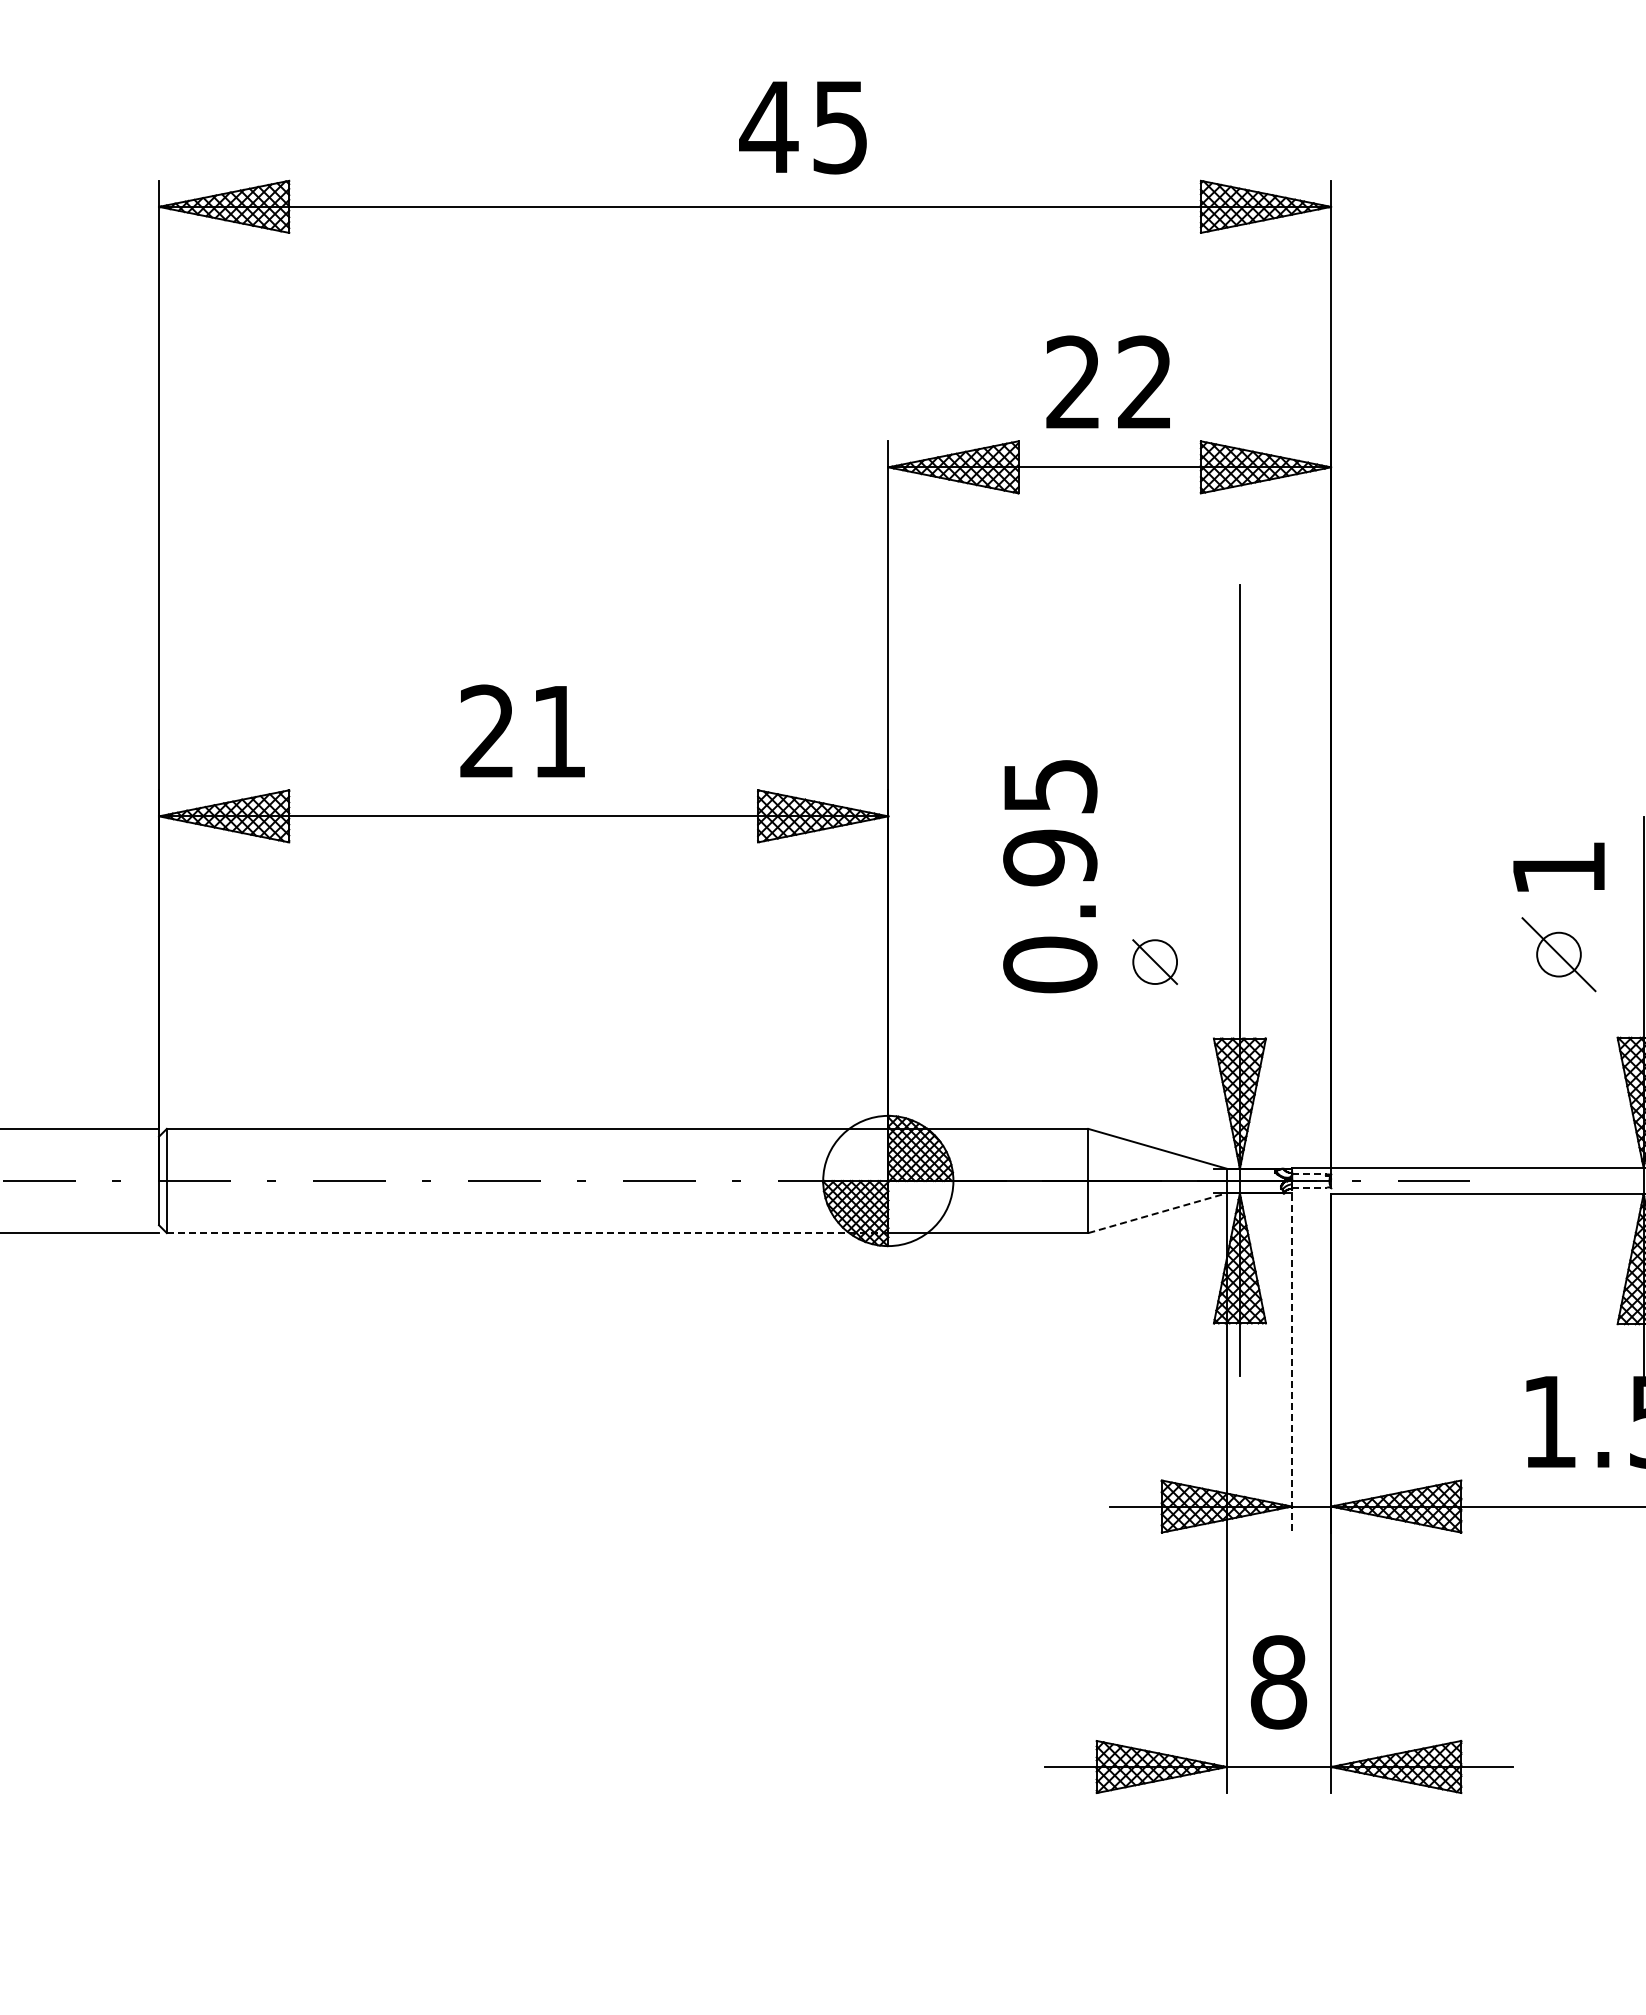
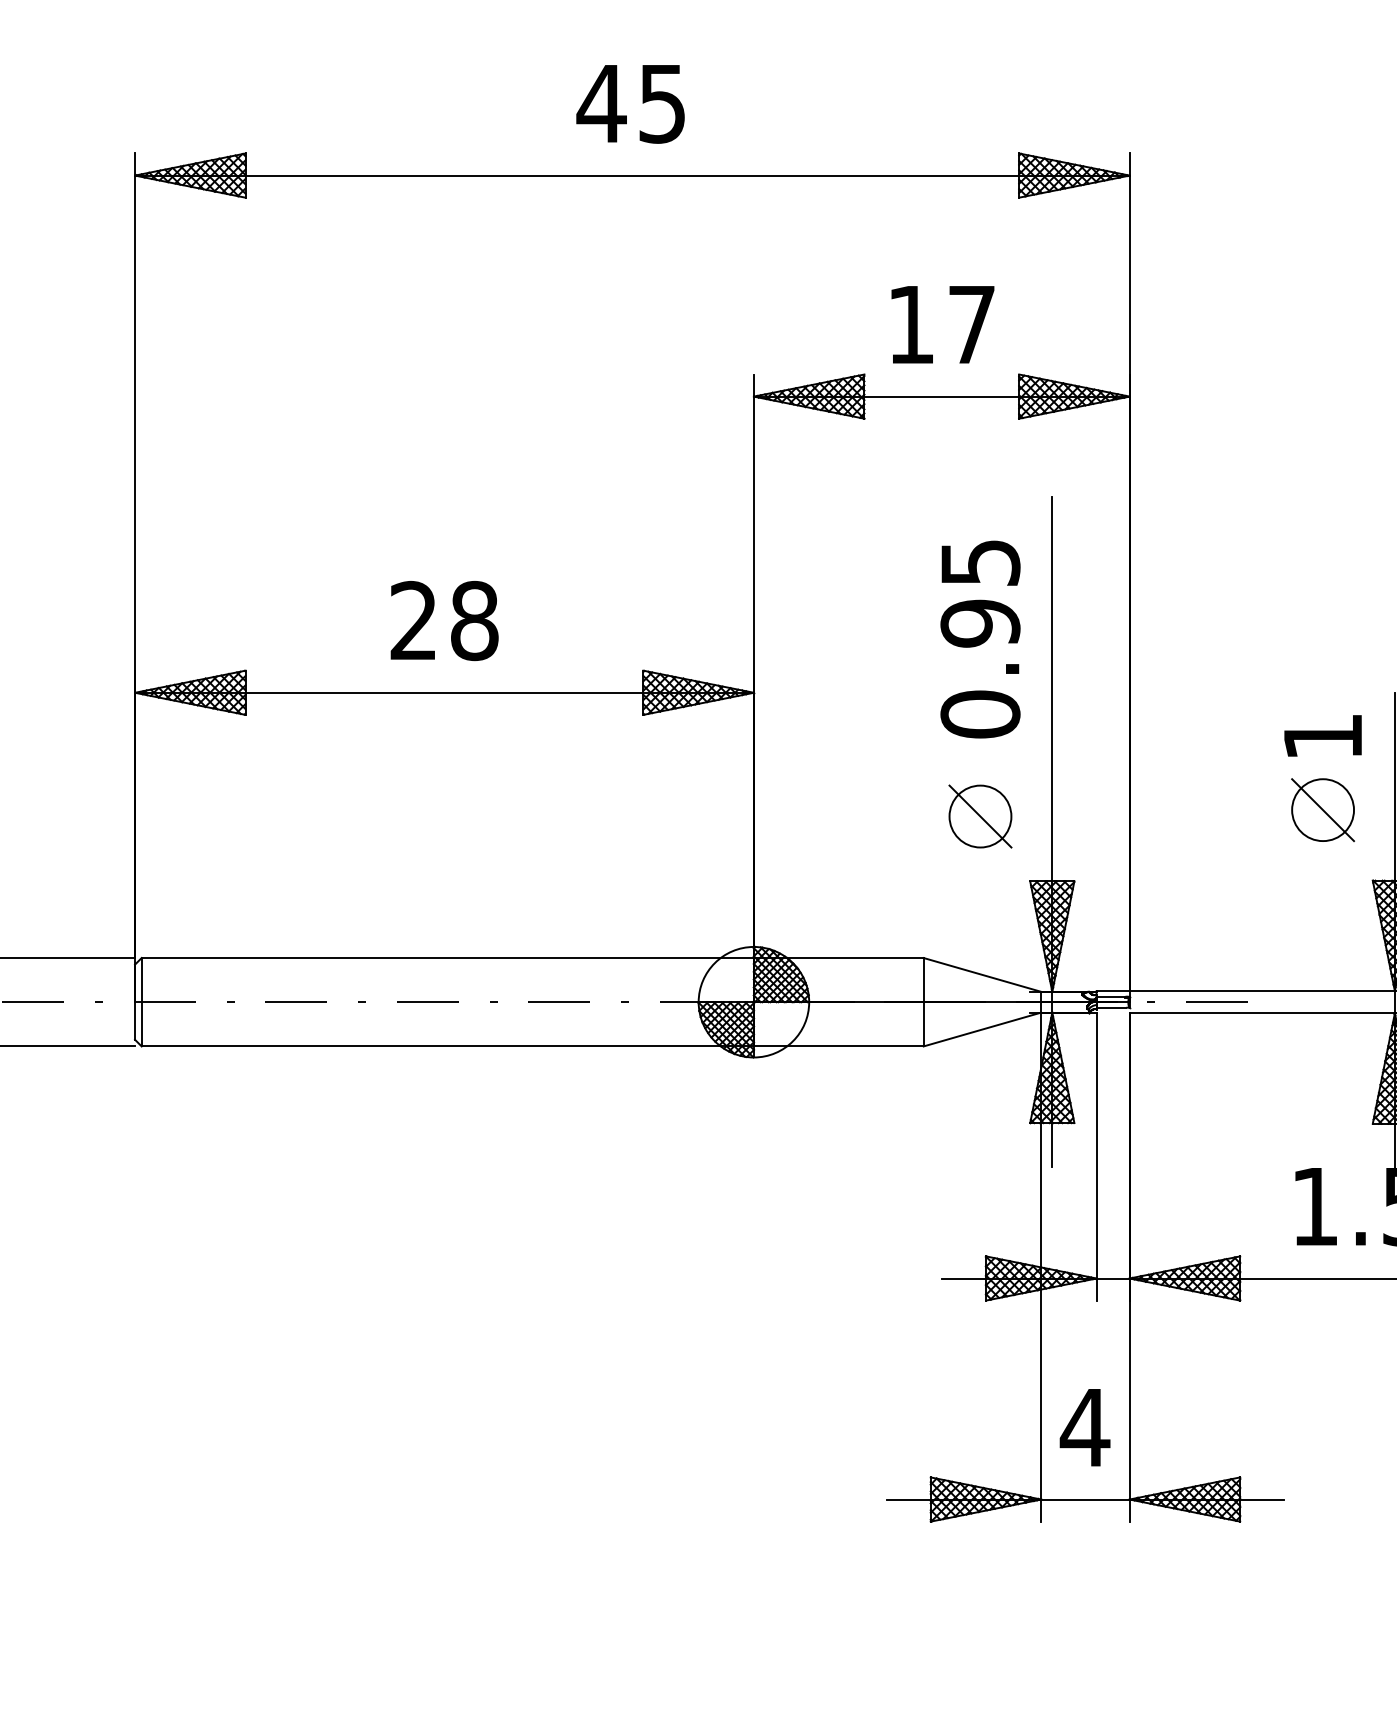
text: (802, 127) -> (630, 103), moved
text: (1108, 381) -> (940, 323), 22 -> 17
text: (559, 731) -> (474, 620), 21 -> 28
text: (1050, 876) -> (980, 639), moved
circle: (1558, 954) -> (1322, 810), size x1.67
part: (1154, 961) -> (979, 815), size x1.67
line: (1309, 1174) -> (1111, 996), dashed -> solid
line: (1309, 1187) -> (1111, 1007), dashed -> solid
line: (1158, 1213) -> (983, 1029), dashed -> solid
line: (527, 1233) -> (447, 1046), dashed -> solid
line: (1292, 1363) -> (1096, 1157), dashed -> solid
text: (1278, 1682) -> (1085, 1427), 8 -> 4

